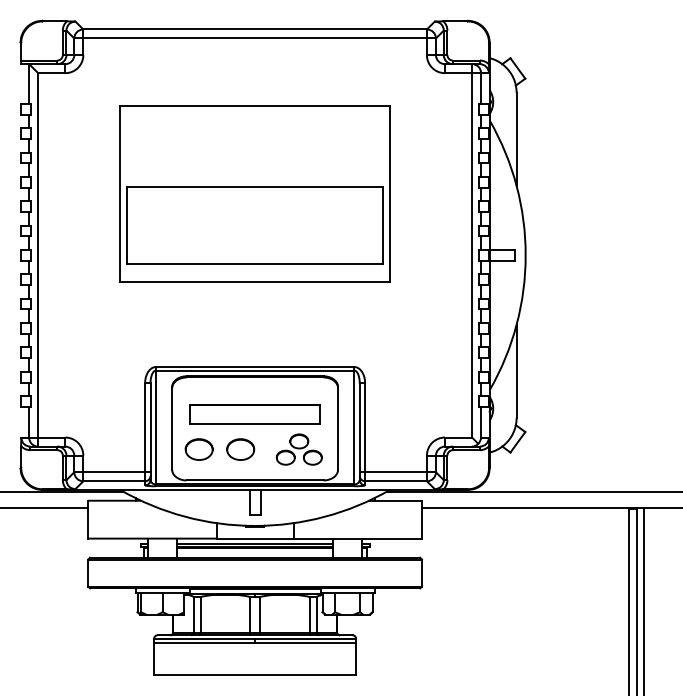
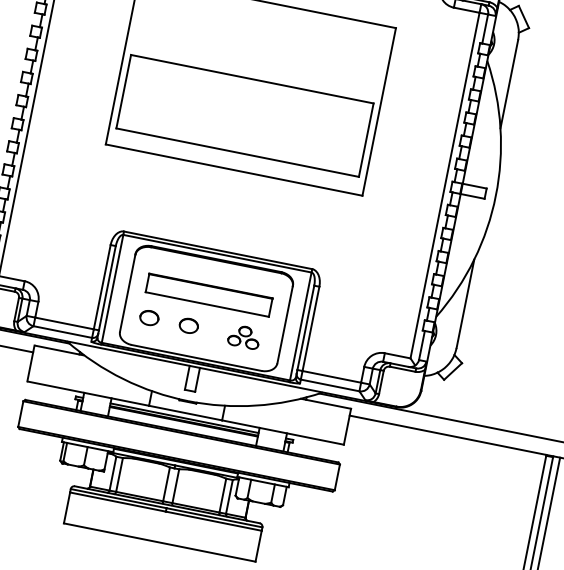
part: (198, 449) -> (148, 317), size x0.7
part: (240, 449) -> (188, 325), size x0.7
part: (298, 449) -> (243, 336), size x0.7

